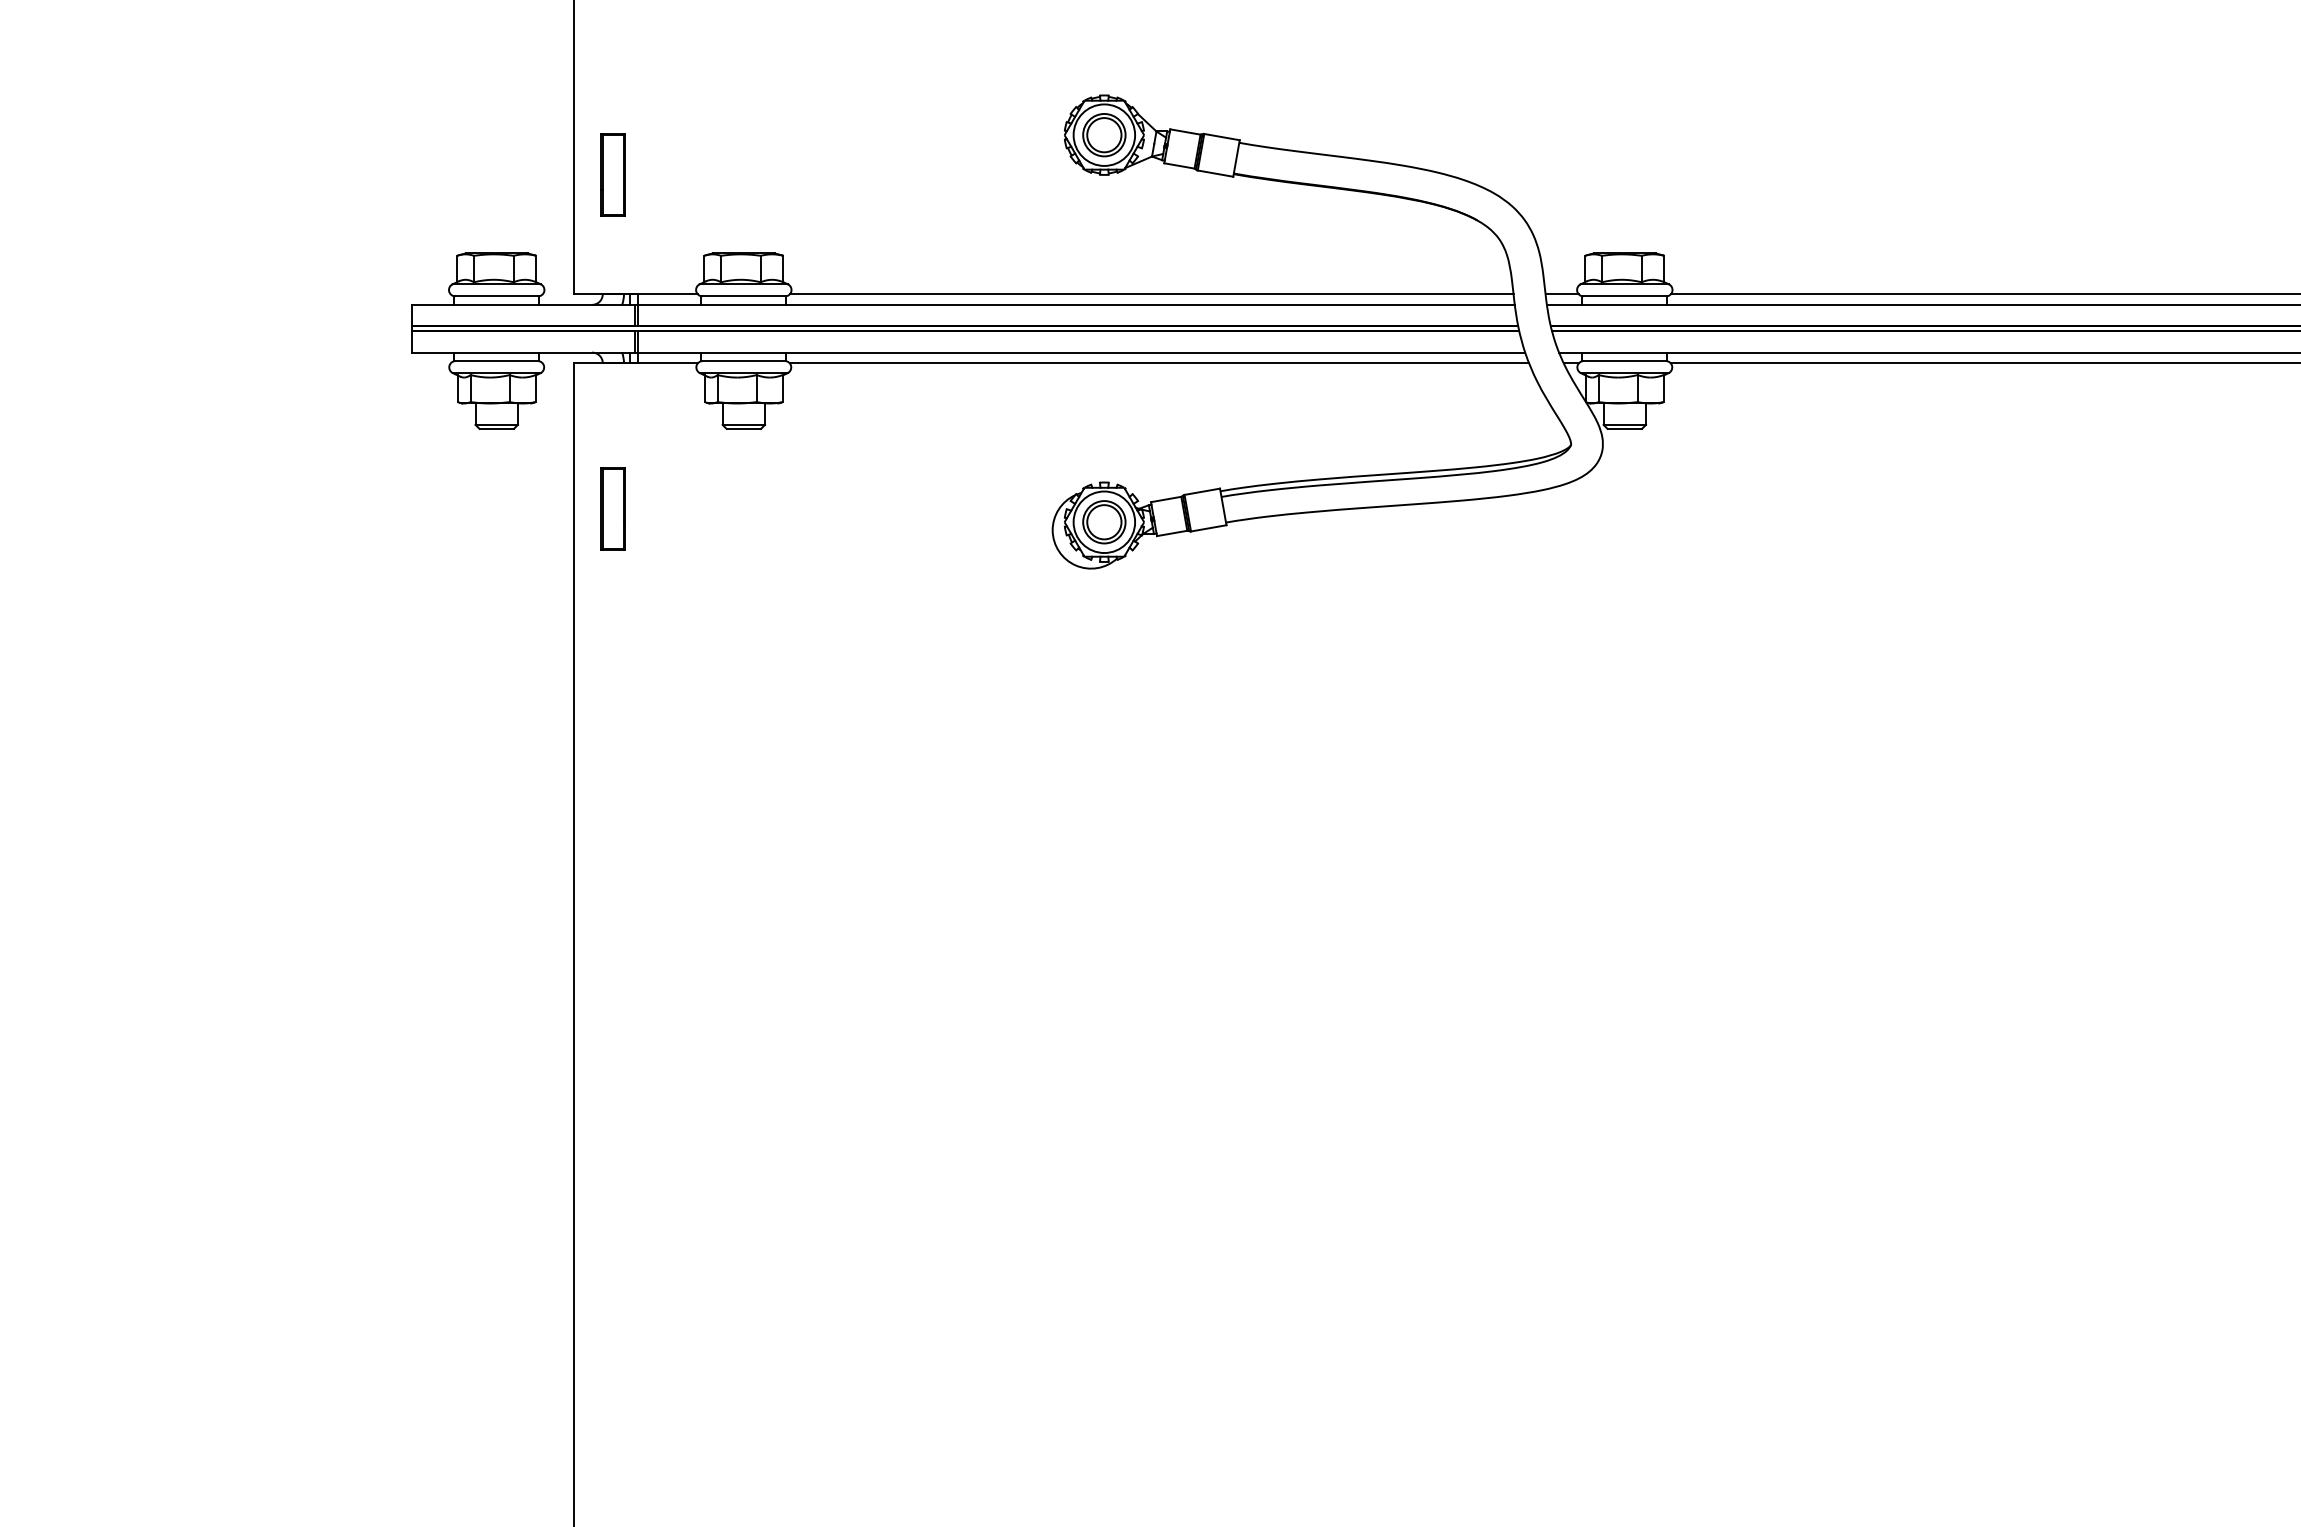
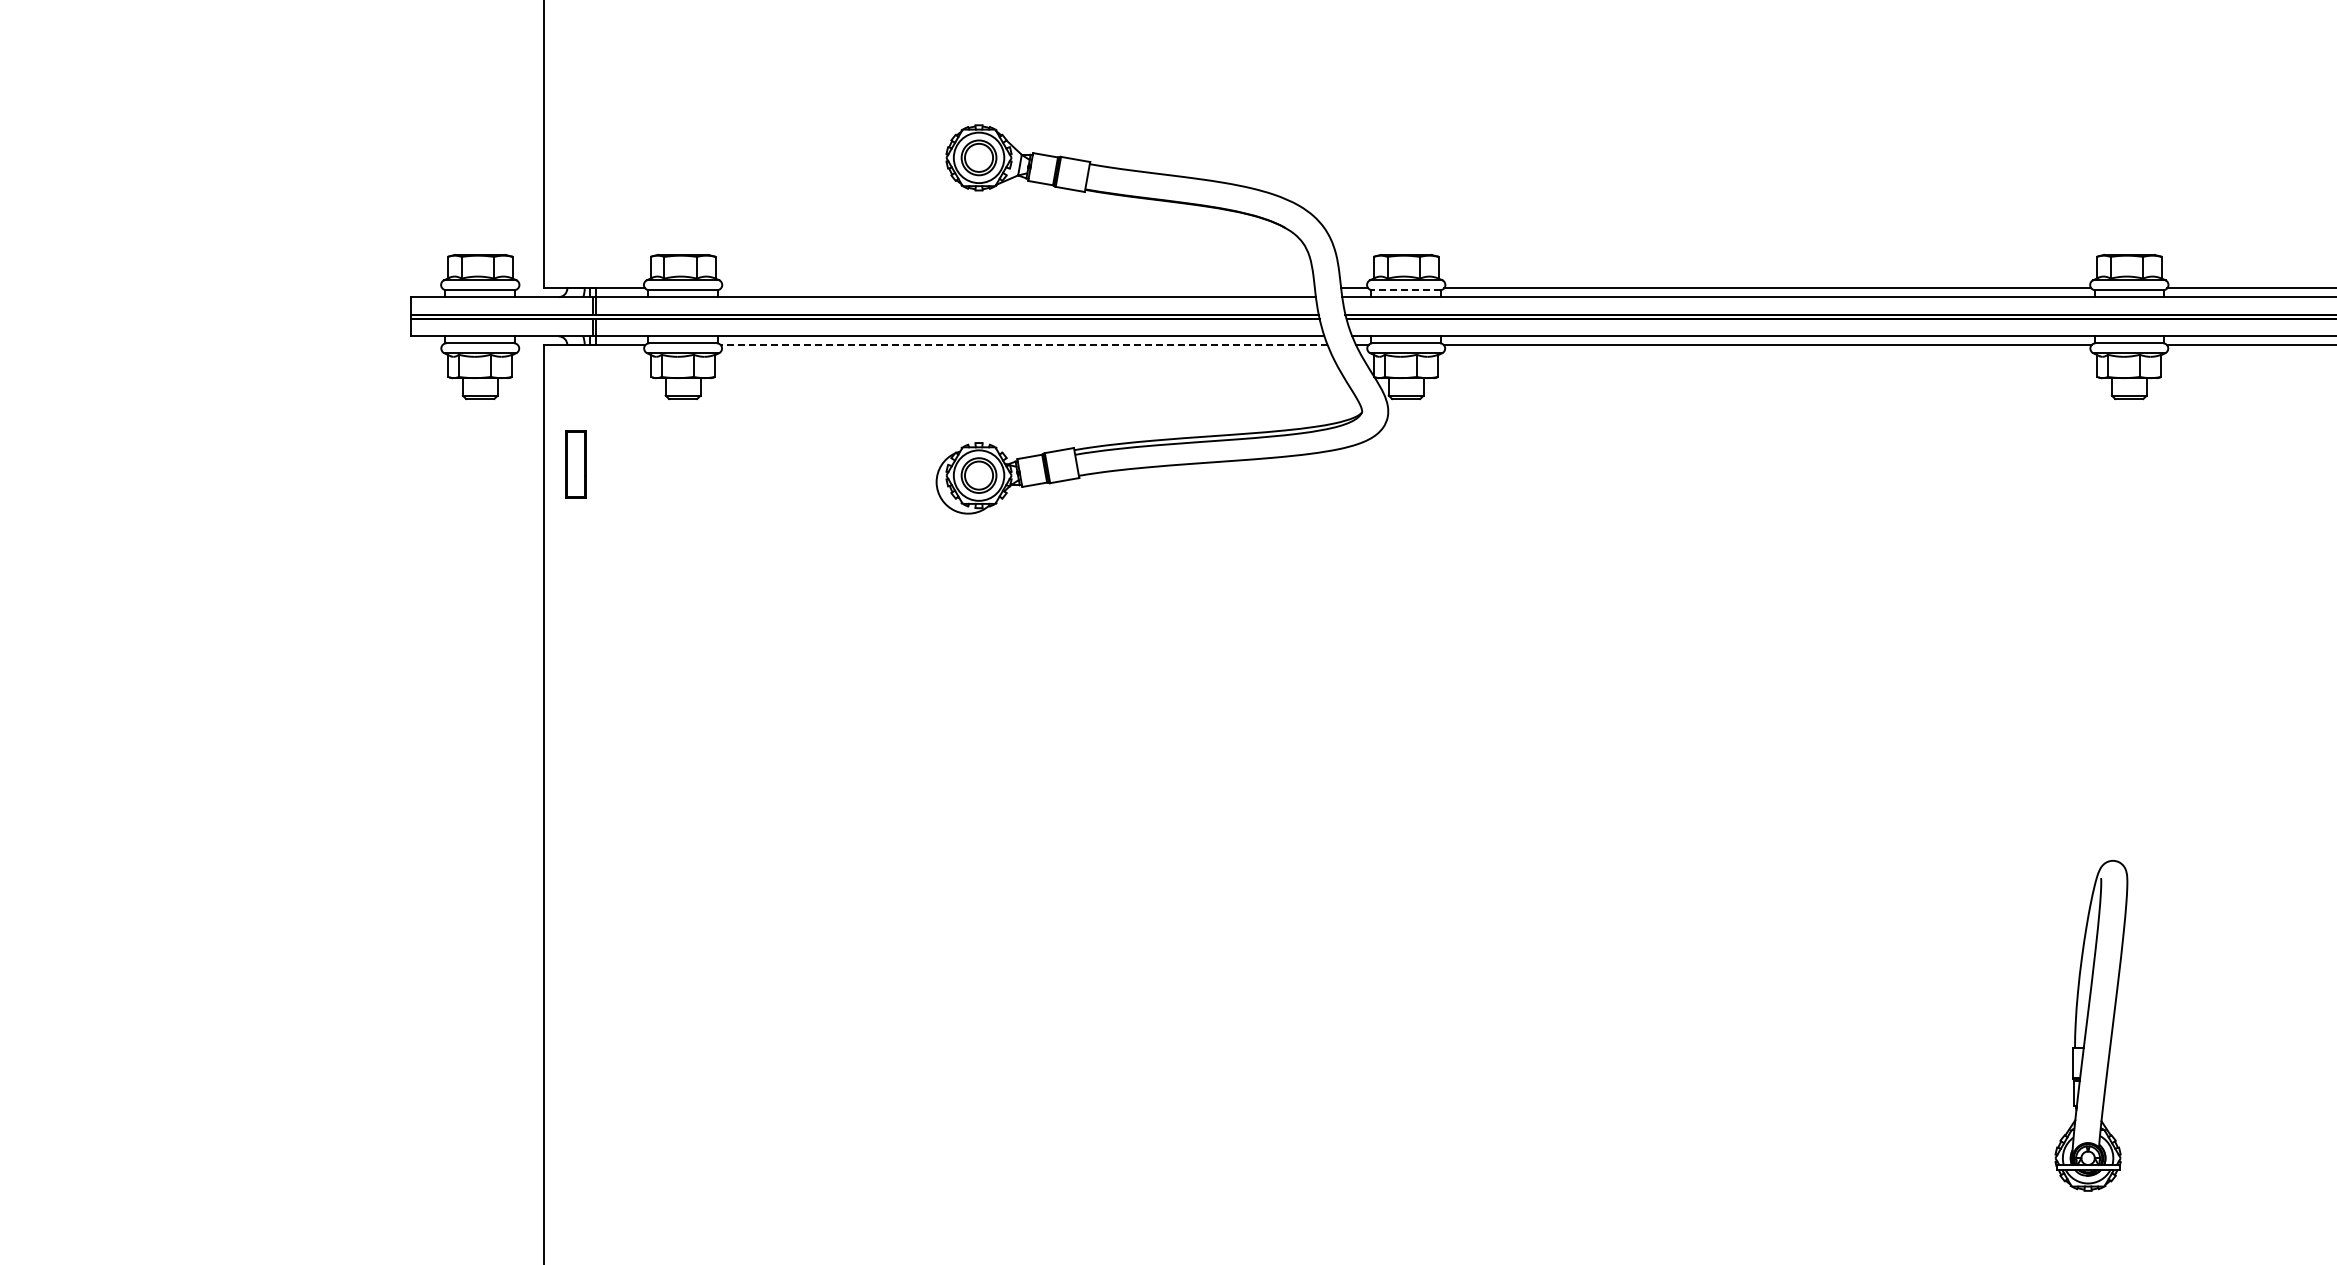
part: (612, 174) -> (575, 190), removed
line: (1151, 294) -> (1017, 288), removed
line: (1625, 296) -> (1406, 290), solid -> dashed
line: (1158, 363) -> (1023, 345), solid -> dashed

